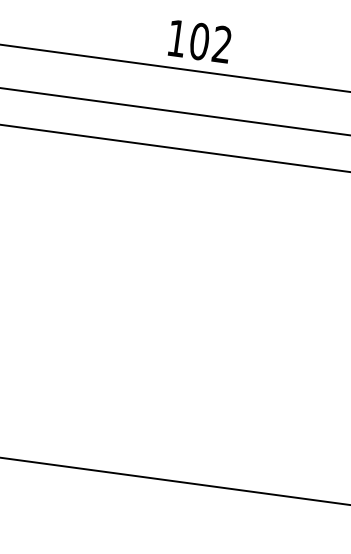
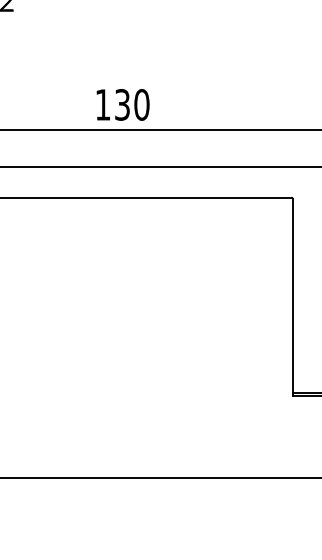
text: (211, 42) -> (132, 104), 102 -> 130

